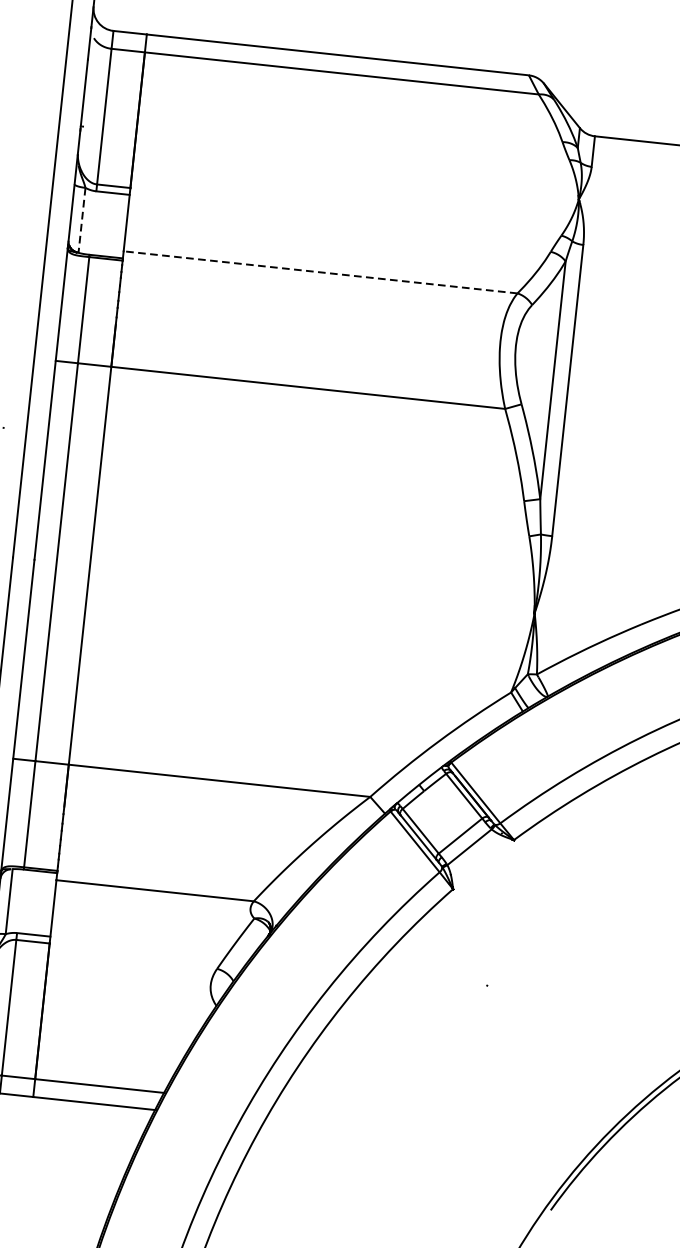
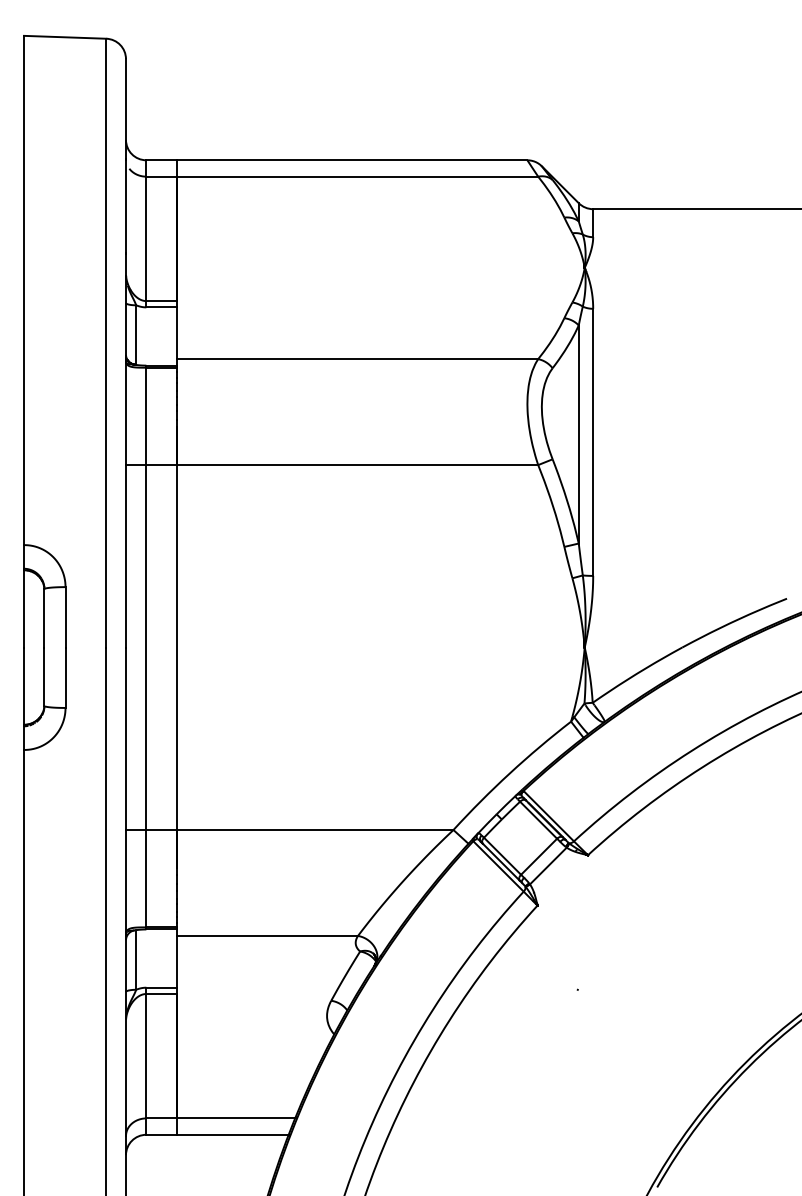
line: (82, 220) -> (136, 335), dashed -> solid
line: (320, 272) -> (357, 359), dashed -> solid

